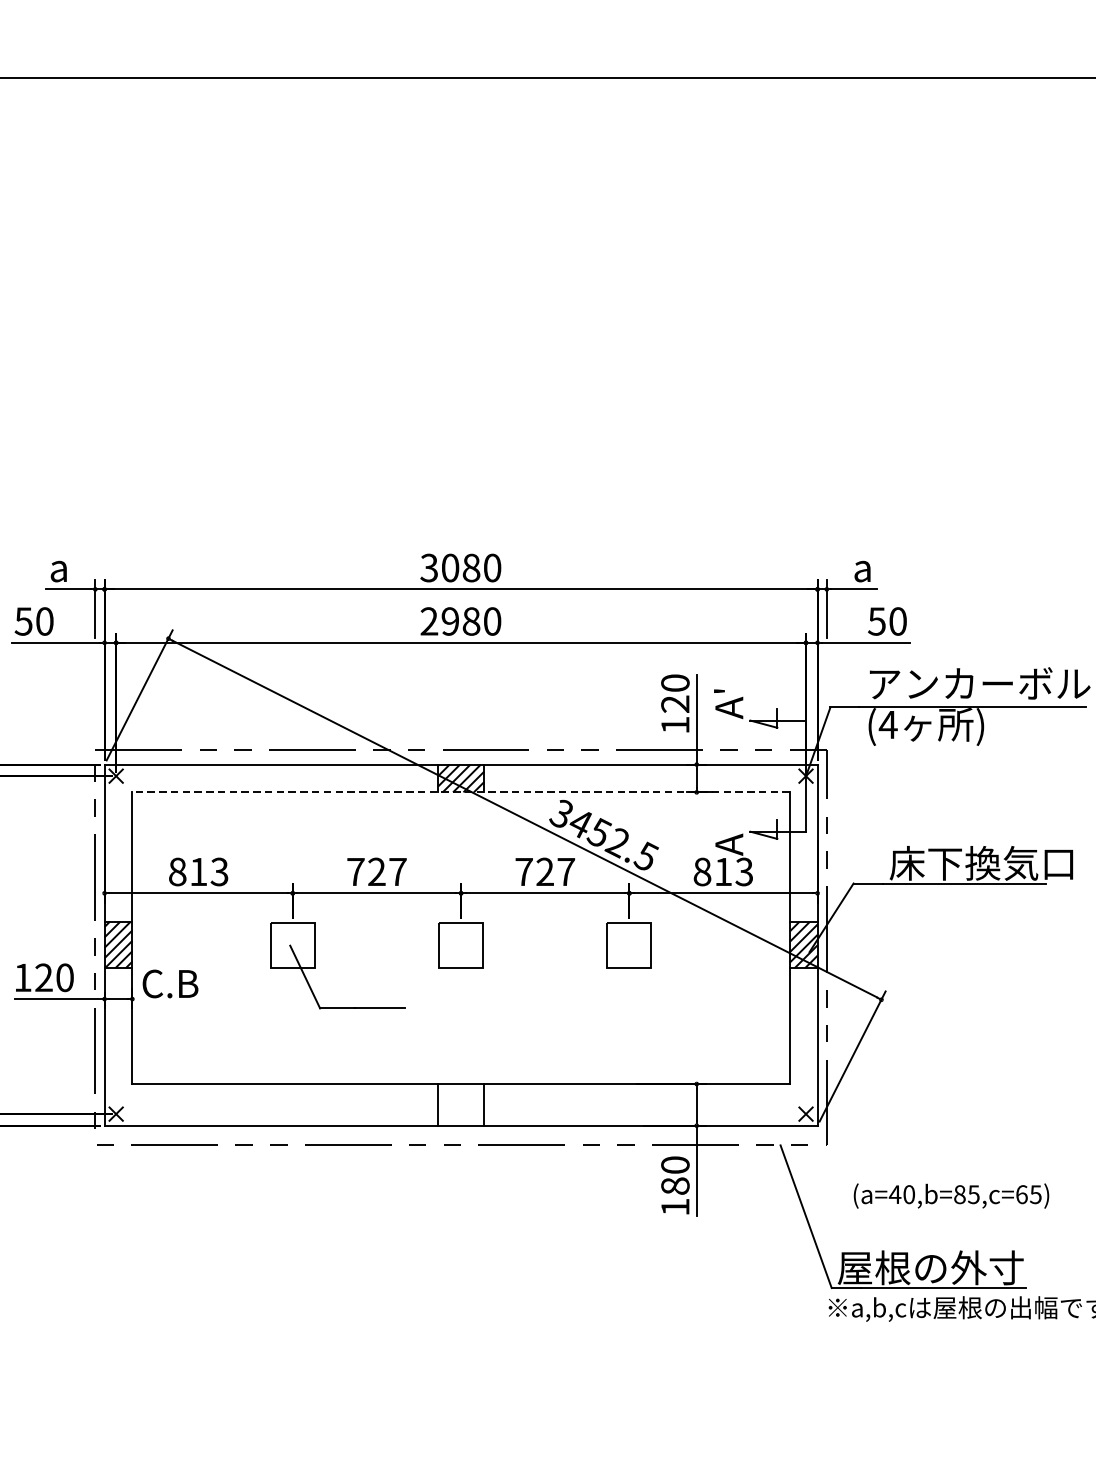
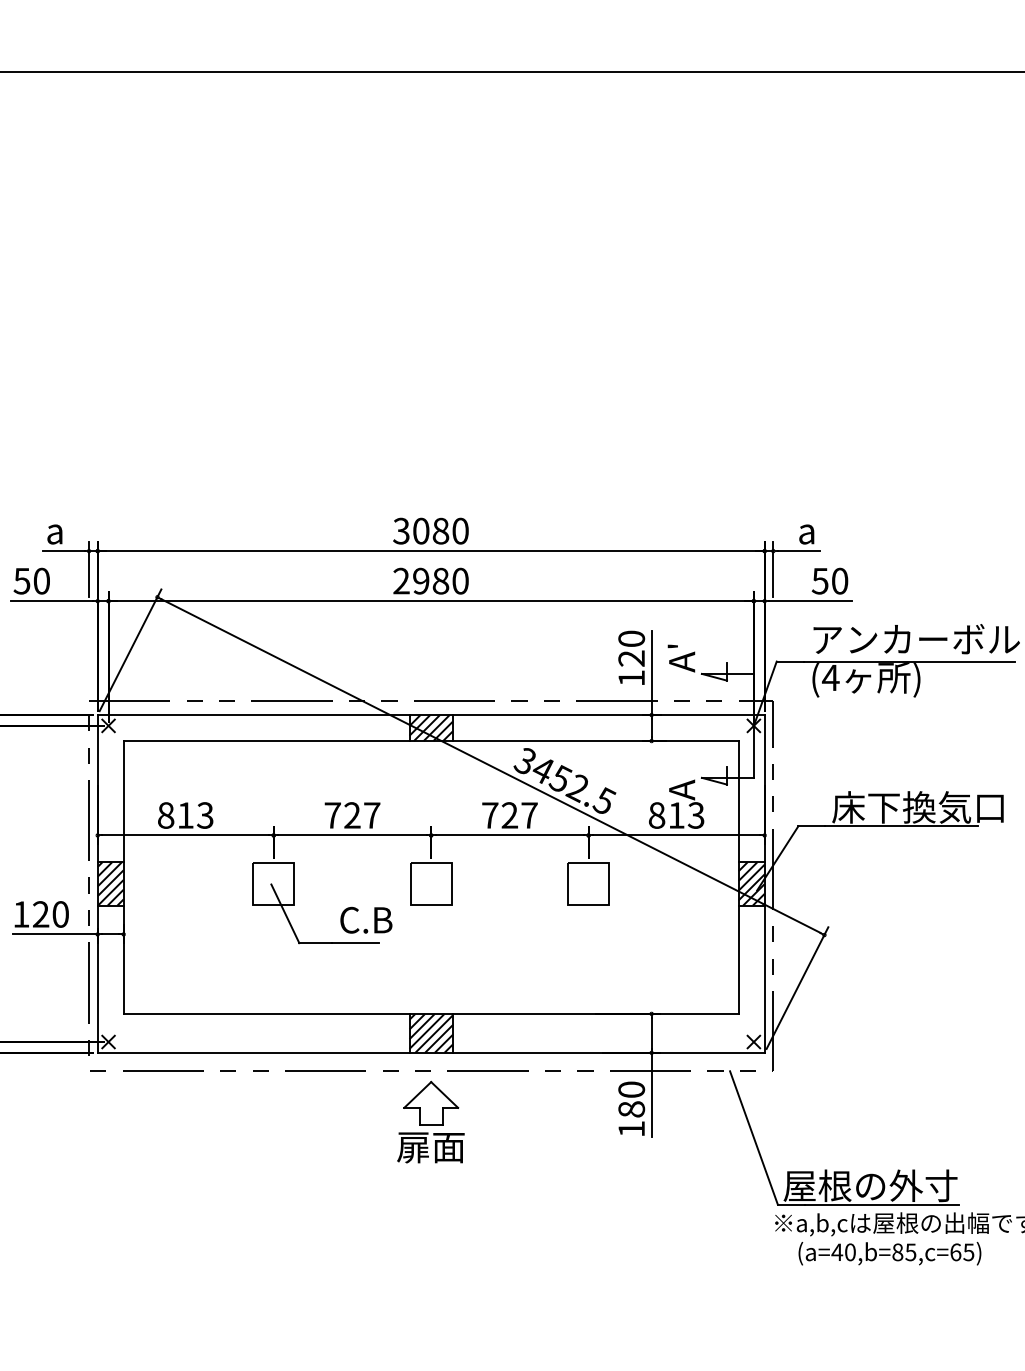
line: (460, 792) -> (430, 741), dashed -> solid
text: (170, 983) -> (366, 919), moved
hatch: (460, 1103) -> (430, 1032), added
text: (951, 1195) -> (889, 1253), moved
part: (460, 1199) -> (430, 1121), added

